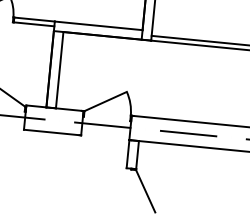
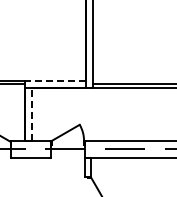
line: (98, 26) -> (55, 81), solid -> dashed
line: (58, 70) -> (31, 114), solid -> dashed

